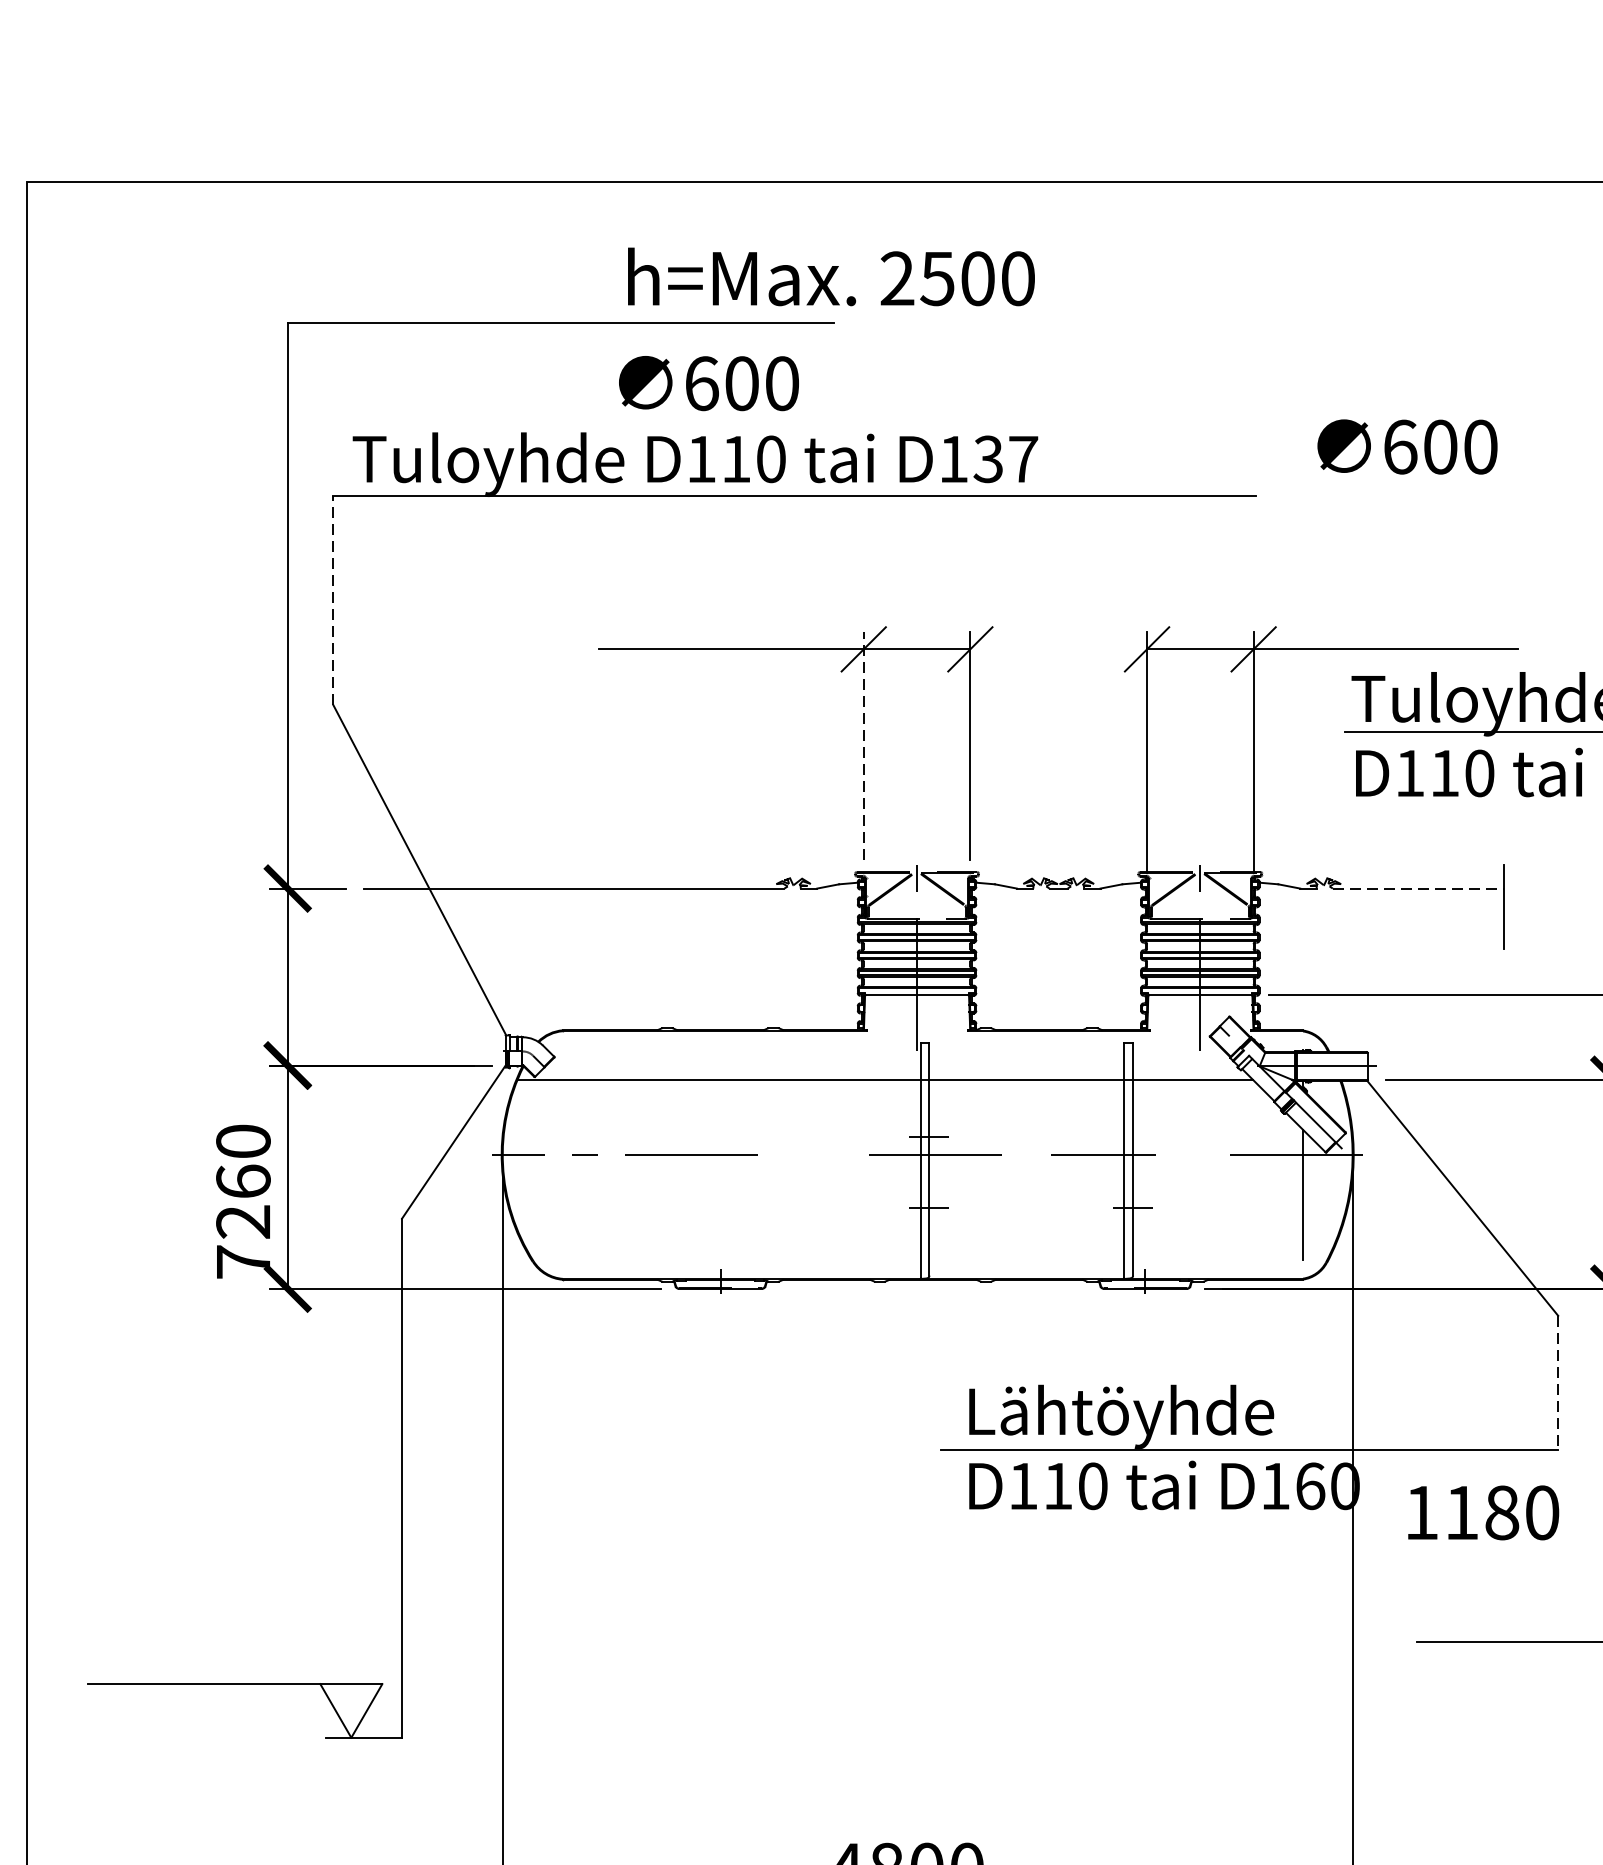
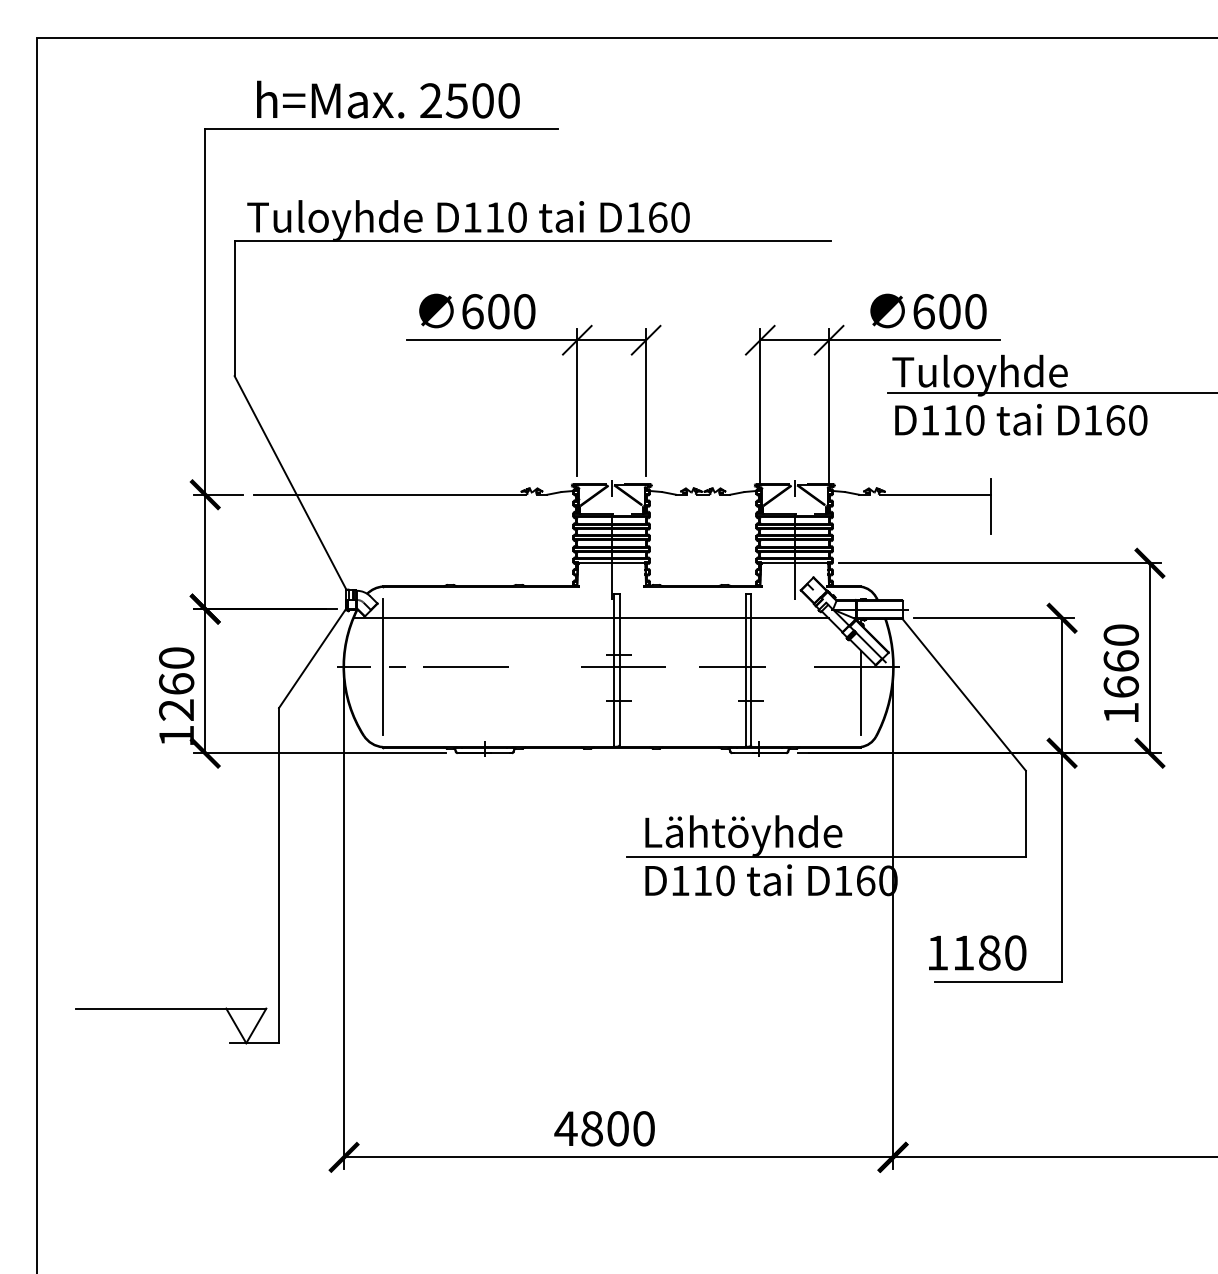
text: (831, 276) -> (388, 99), moved
text: (709, 383) -> (477, 311), moved
text: (1407, 446) -> (928, 311), moved
text: (1004, 459) -> (668, 217), D137 -> D160
line: (333, 600) -> (234, 308), dashed -> solid
line: (864, 745) -> (577, 402), dashed -> solid
line: (1418, 888) -> (935, 494), dashed -> solid
line: (562, 1154) -> (382, 666), added
text: (243, 1261) -> (176, 735), 7260 -> 1260
line: (1557, 1383) -> (1025, 814), dashed -> solid
text: (1483, 1512) -> (977, 952), moved

